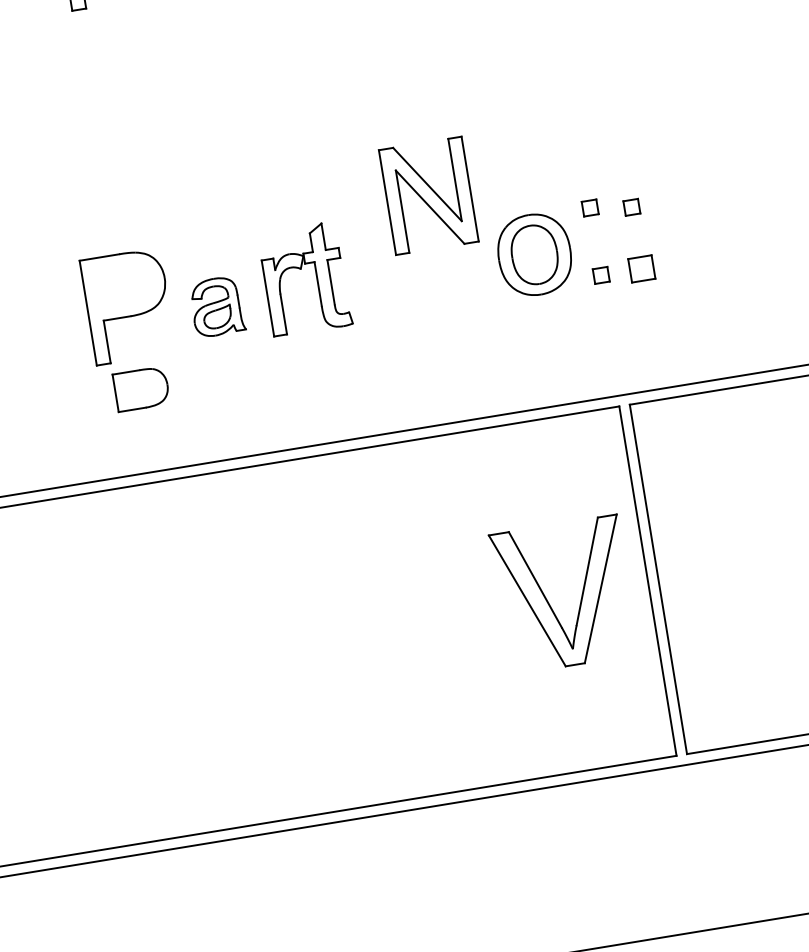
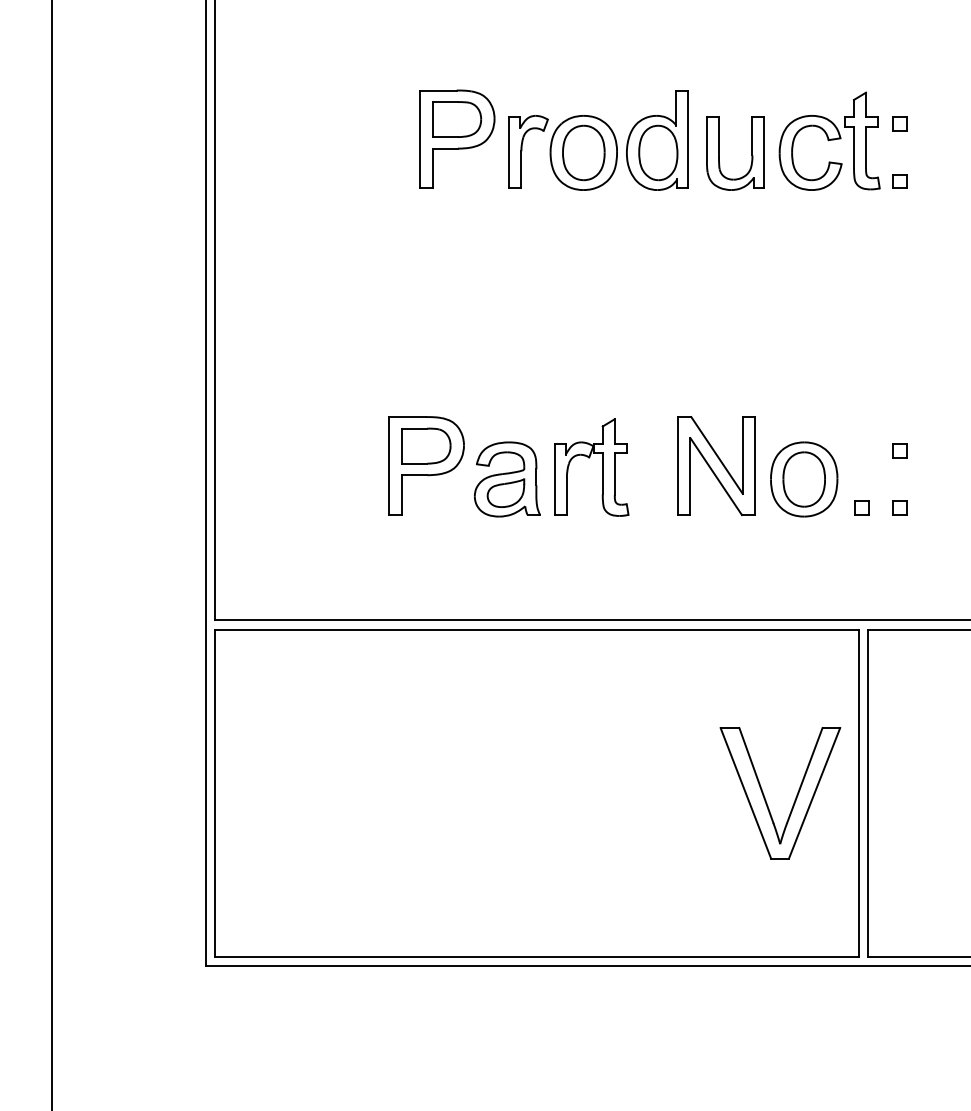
part: (428, 196) -> (716, 466), moved
part: (589, 207) -> (861, 444), removed
part: (641, 268) -> (899, 507), size x0.62
part: (217, 306) -> (507, 479), size x1.43
part: (141, 388) -> (426, 445), moved

